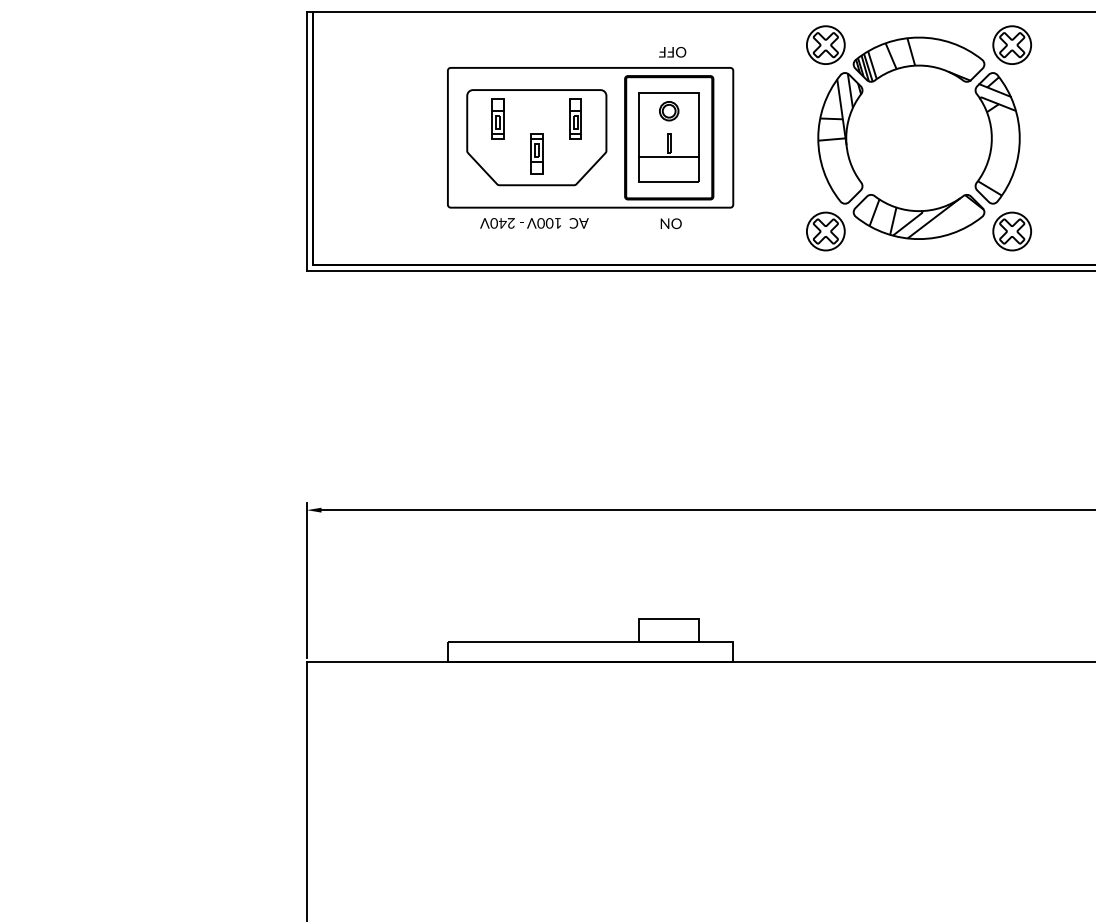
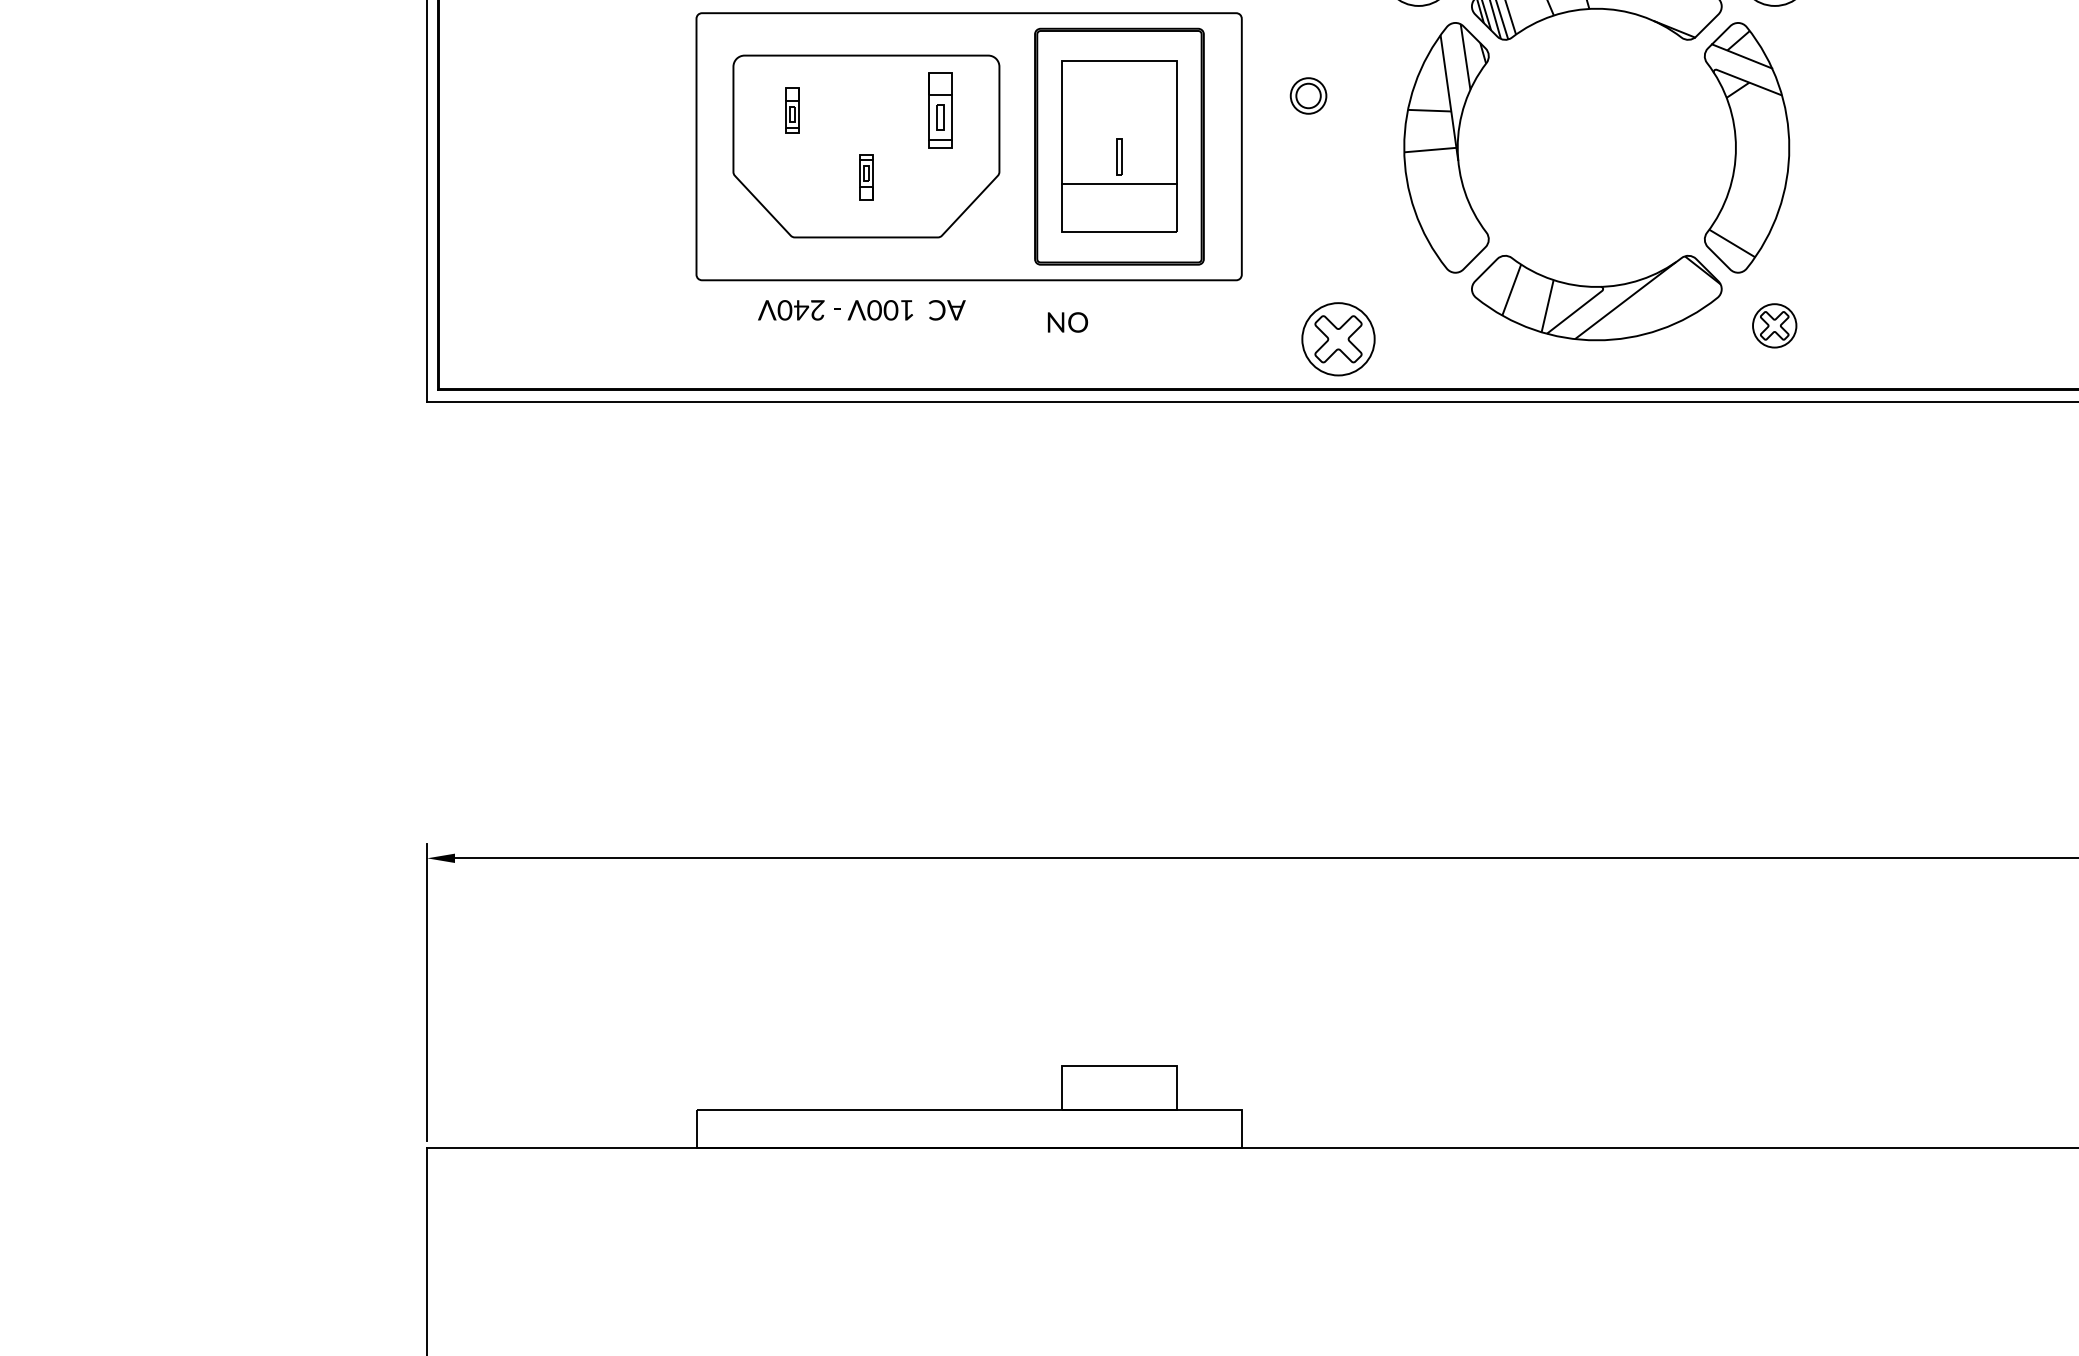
part: (669, 111) -> (1309, 96), moved
part: (497, 118) -> (791, 109), size x0.6
part: (536, 153) -> (865, 176), size x0.6
text: (670, 223) -> (1066, 321), moved
part: (825, 231) -> (1337, 339), moved
part: (1011, 231) -> (1773, 325), size x0.6

